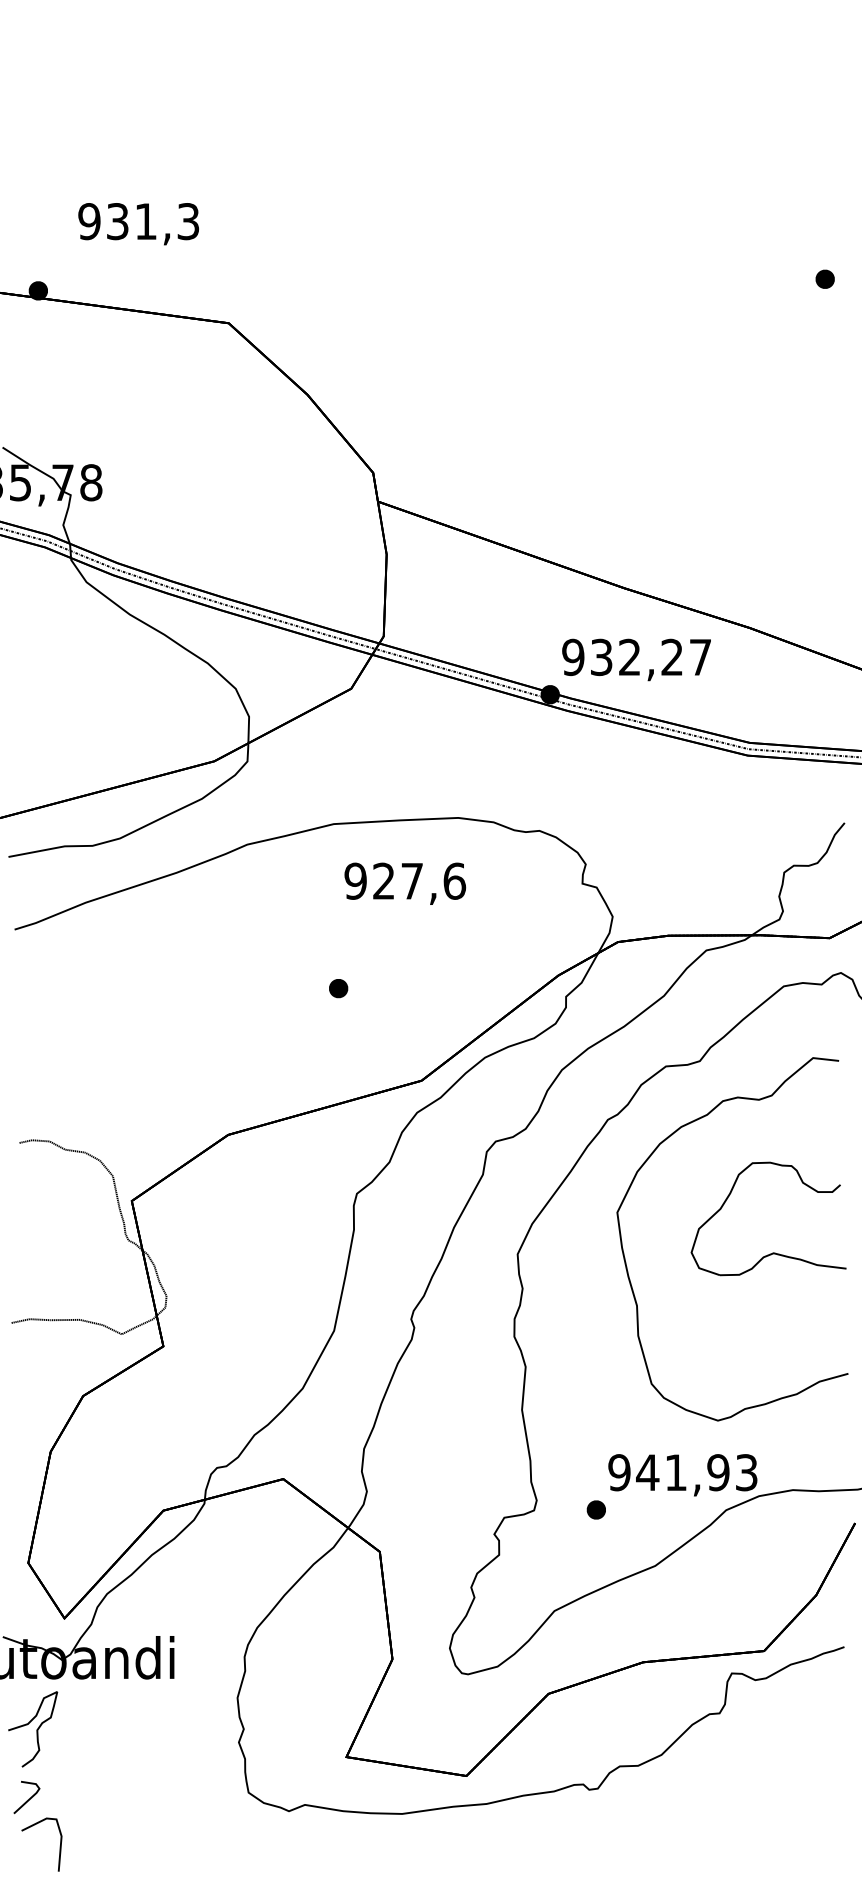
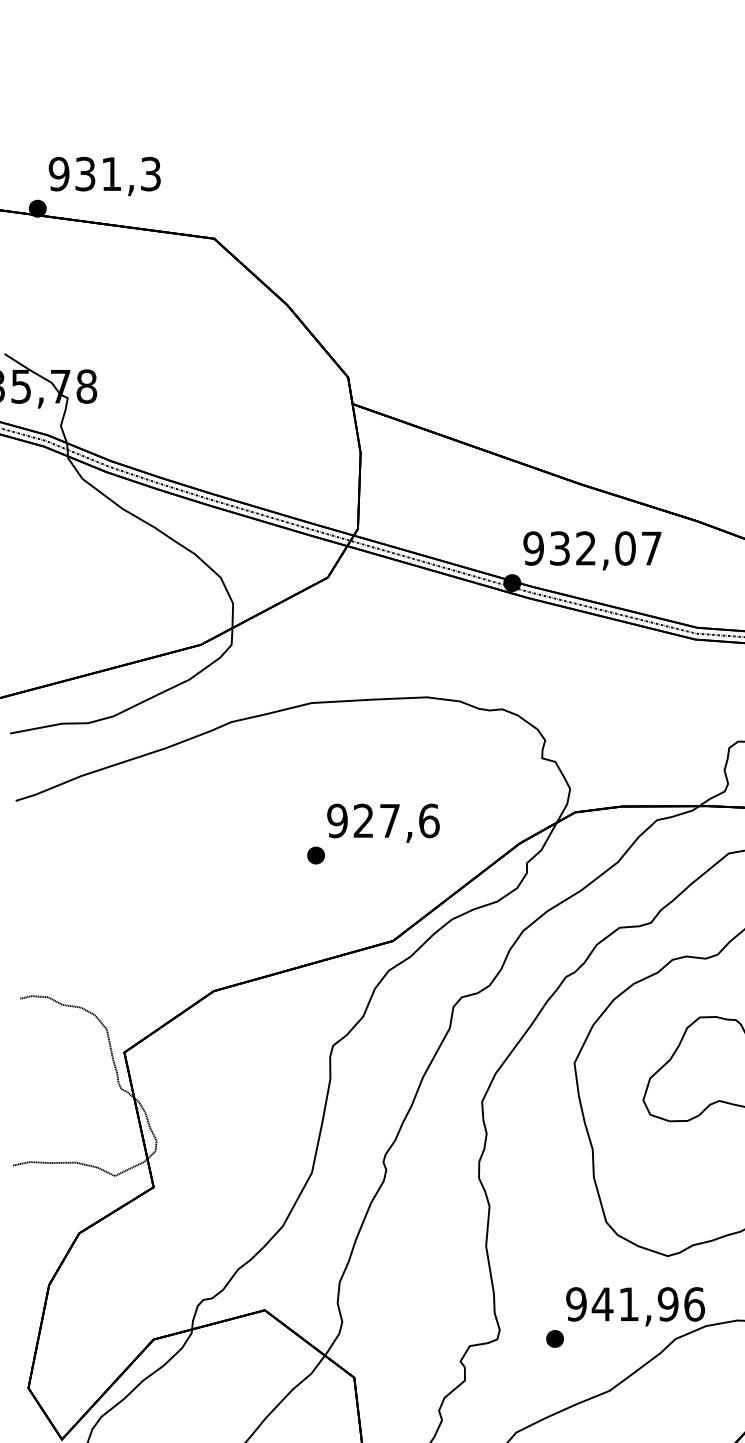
text: (138, 224) -> (104, 176), moved
text: (672, 657) -> (625, 548), 932,27 -> 932,07
text: (405, 883) -> (383, 823), moved
text: (746, 1472) -> (694, 1304), 941,93 -> 941,96

